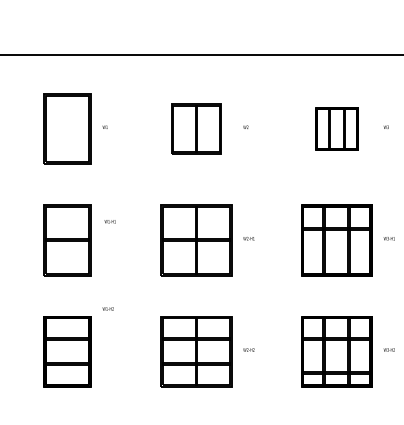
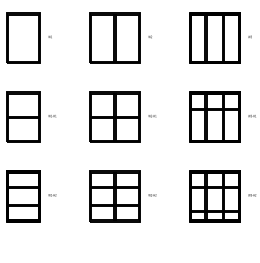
part: (196, 128) -> (115, 37), size x1.43
part: (336, 128) -> (214, 37), size x1.67
text: (109, 221) -> (51, 115), moved
text: (107, 308) -> (51, 194), moved

